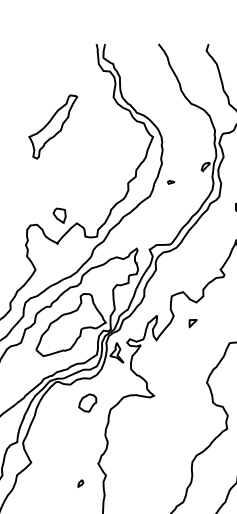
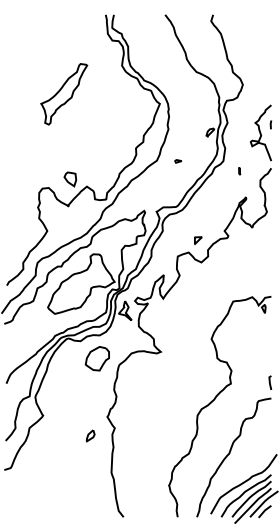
part: (170, 182) -> (177, 161), moved
part: (193, 323) -> (198, 240), moved
part: (86, 402) -> (96, 358), size x1.43
part: (80, 483) -> (90, 435), size x1.67

